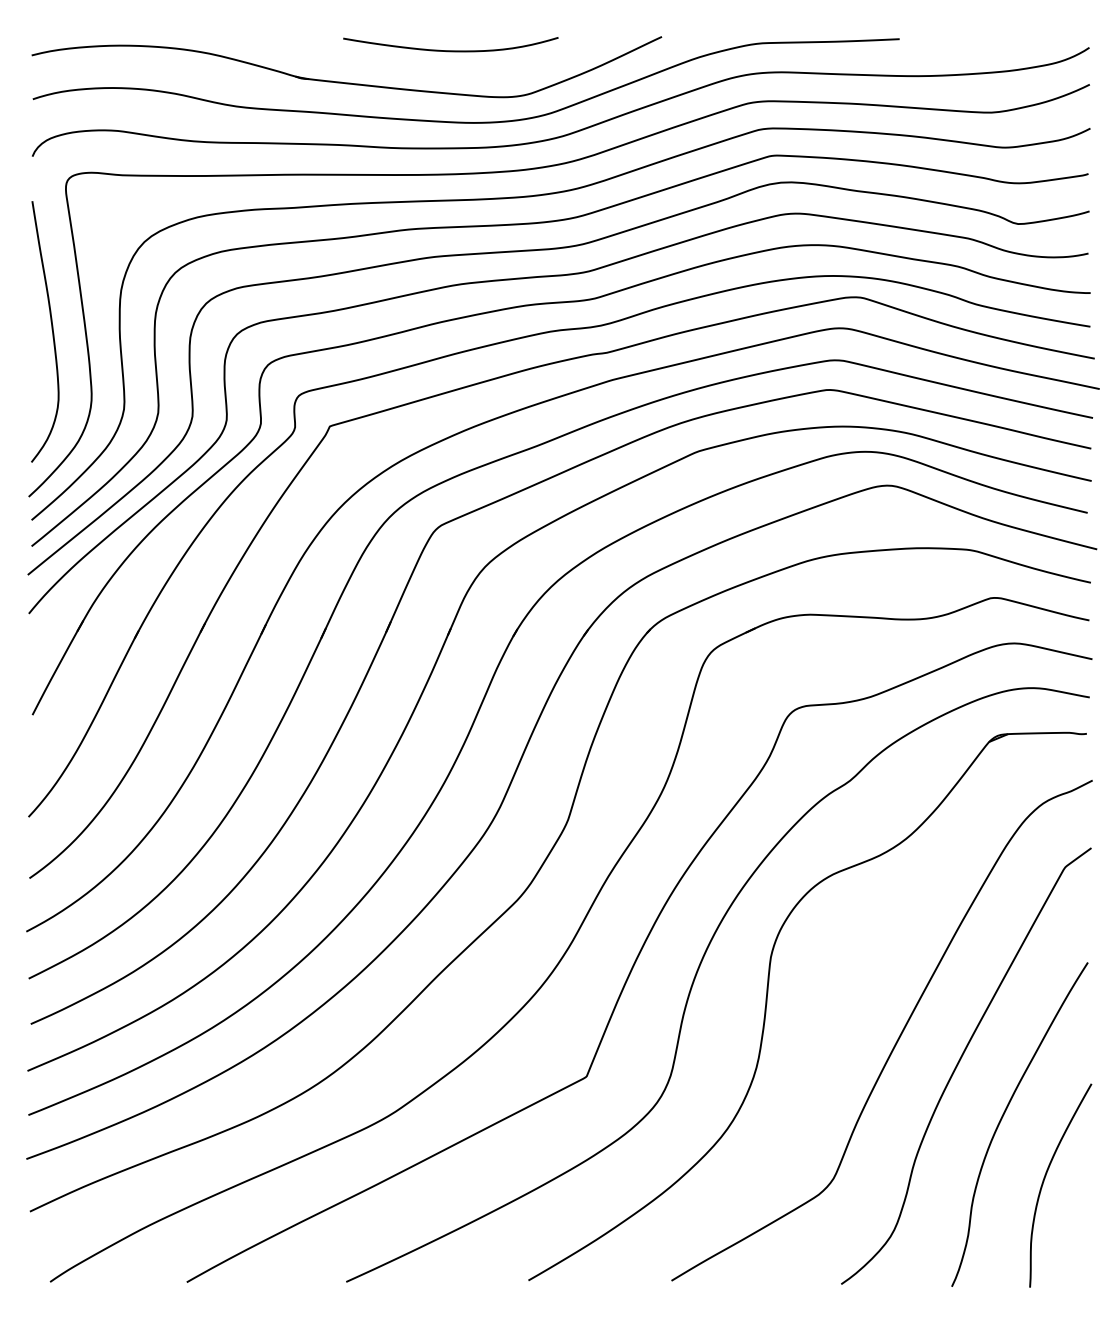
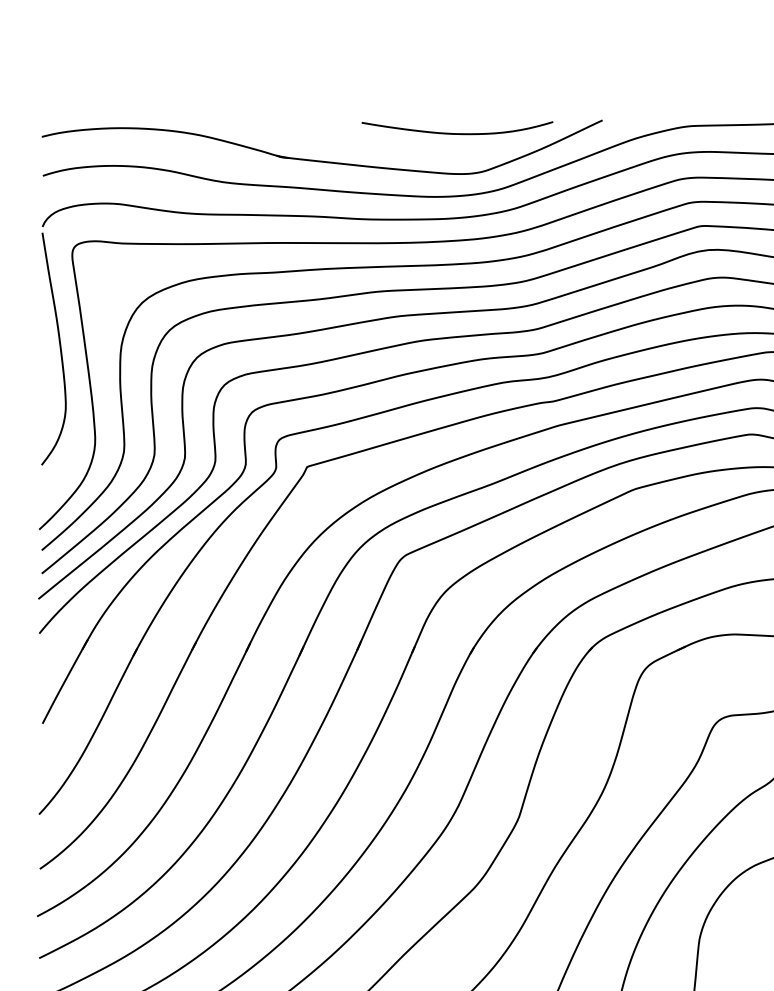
curve: (450, 50) -> (457, 133), moved
curve: (51, 329) -> (59, 346), moved

